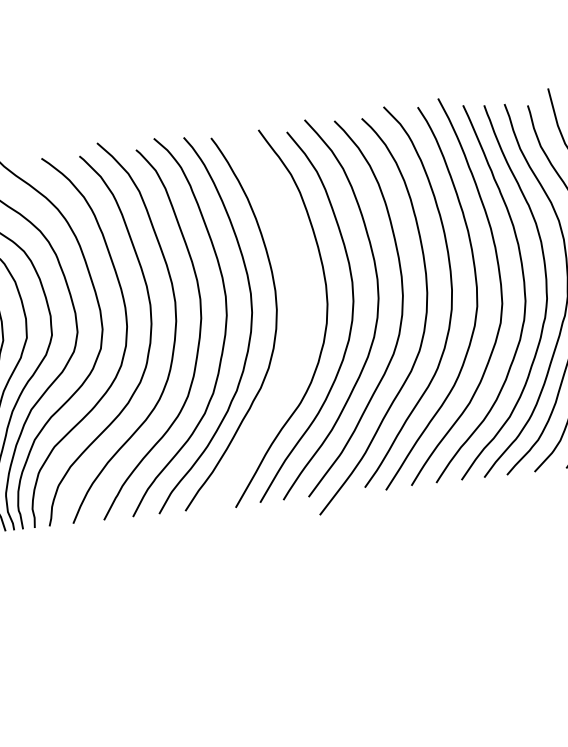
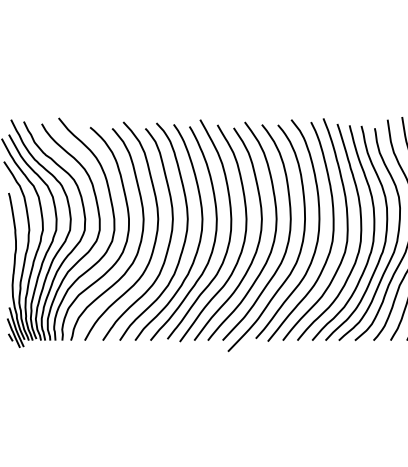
curve: (299, 311) -> (229, 232), added

